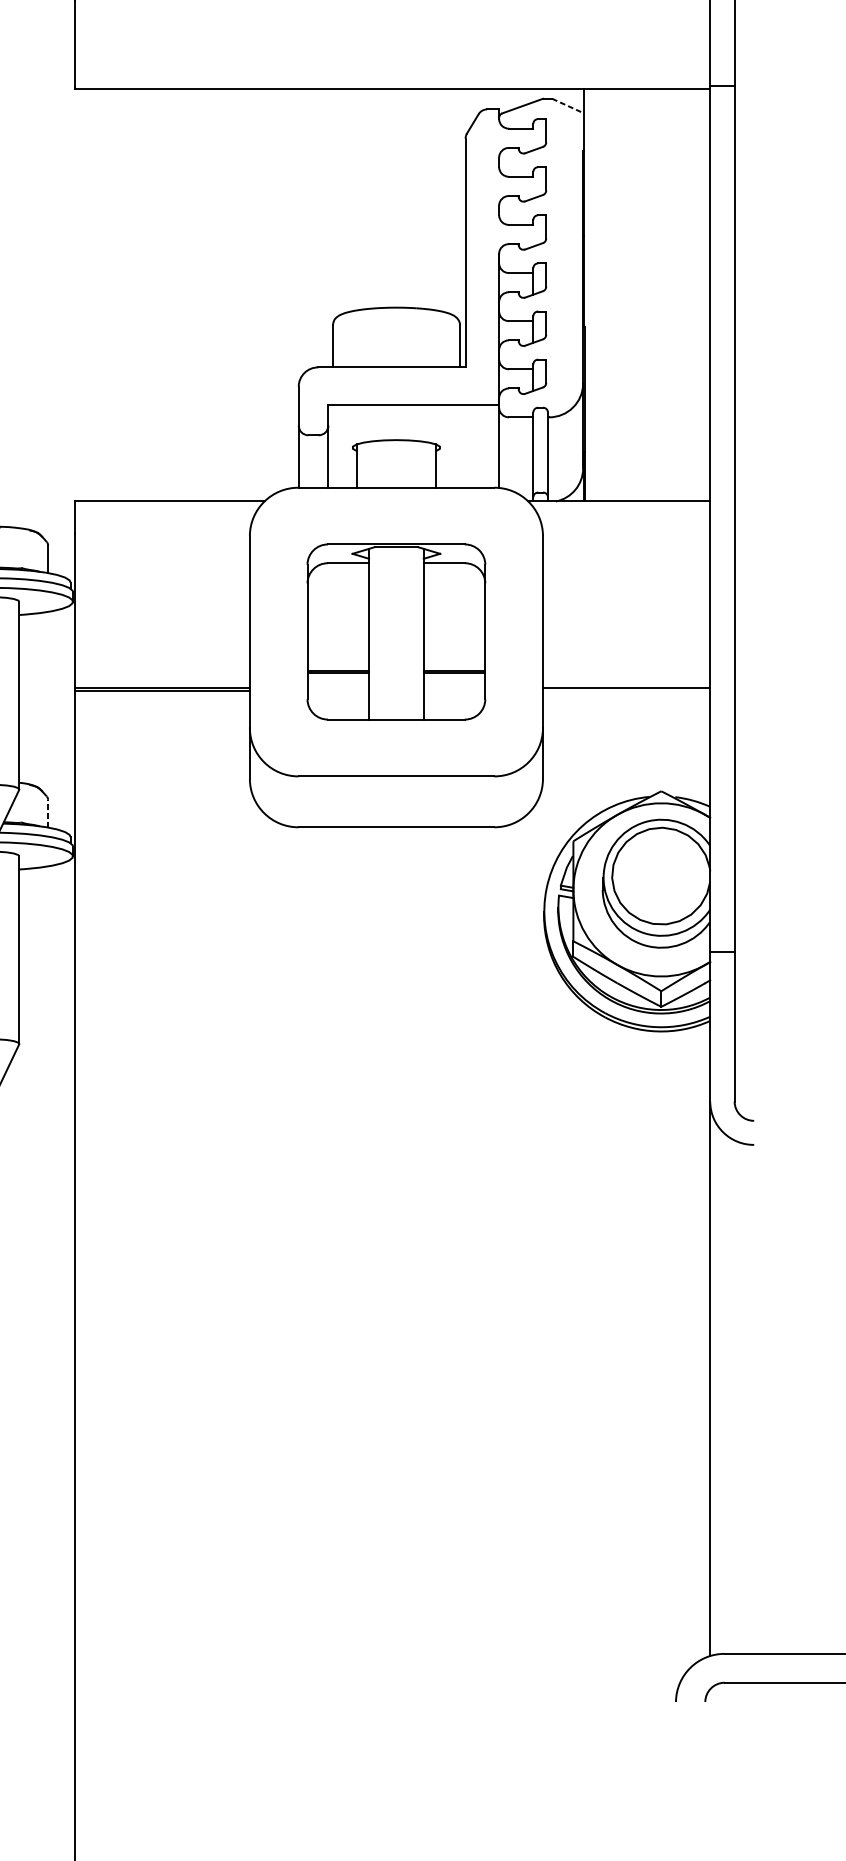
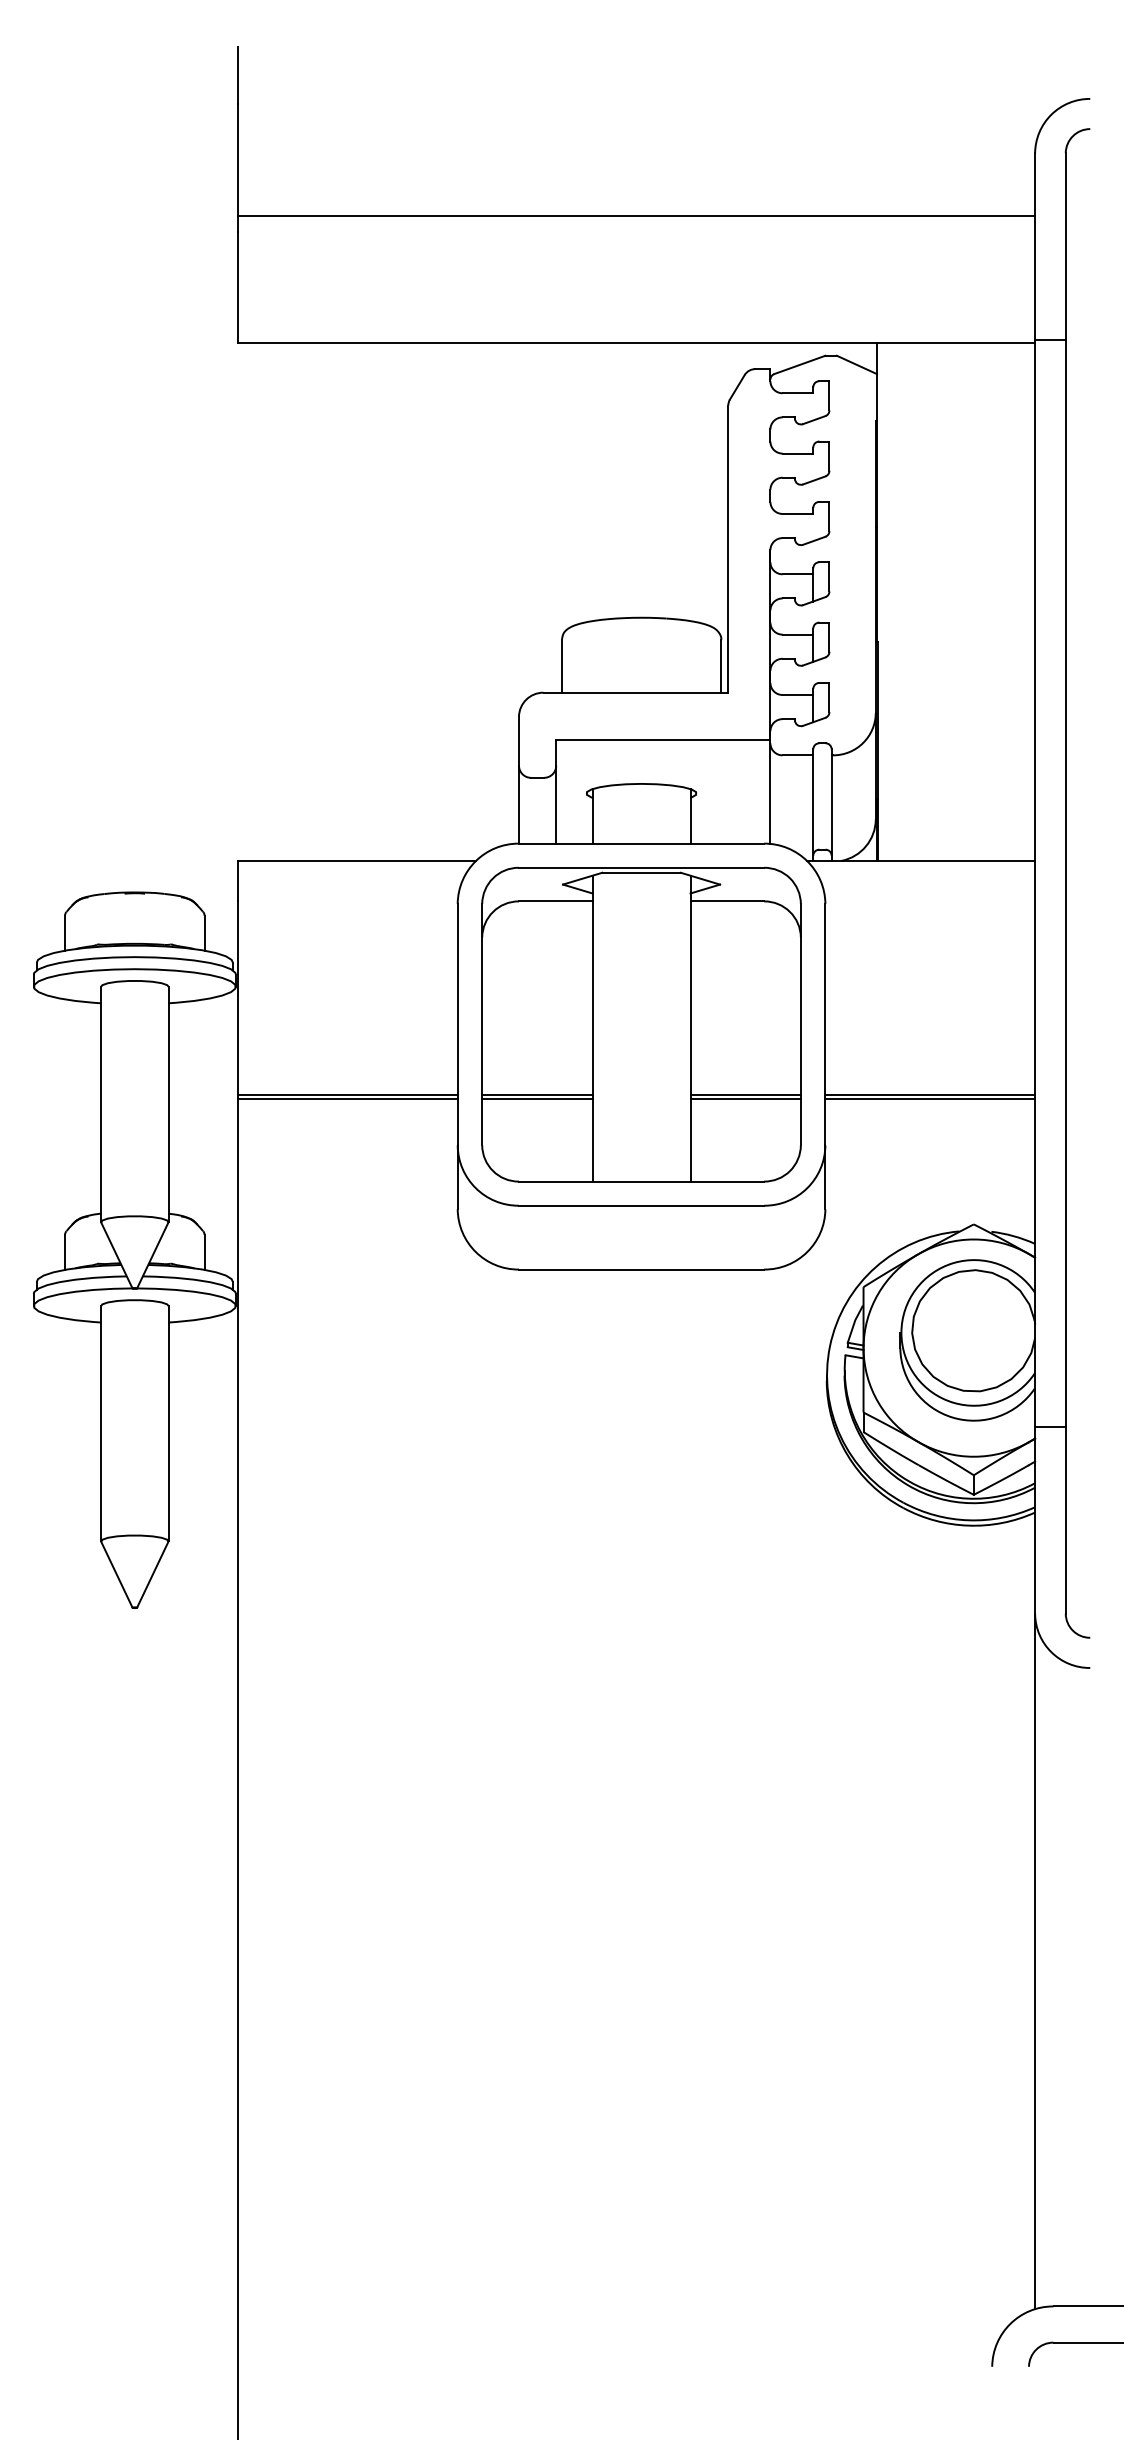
line: (568, 106) -> (857, 365), dashed -> solid
part: (396, 631) -> (641, 1024), size x1.43
line: (626, 690) -> (930, 1098), added
line: (48, 812) -> (204, 1251), dashed -> solid

